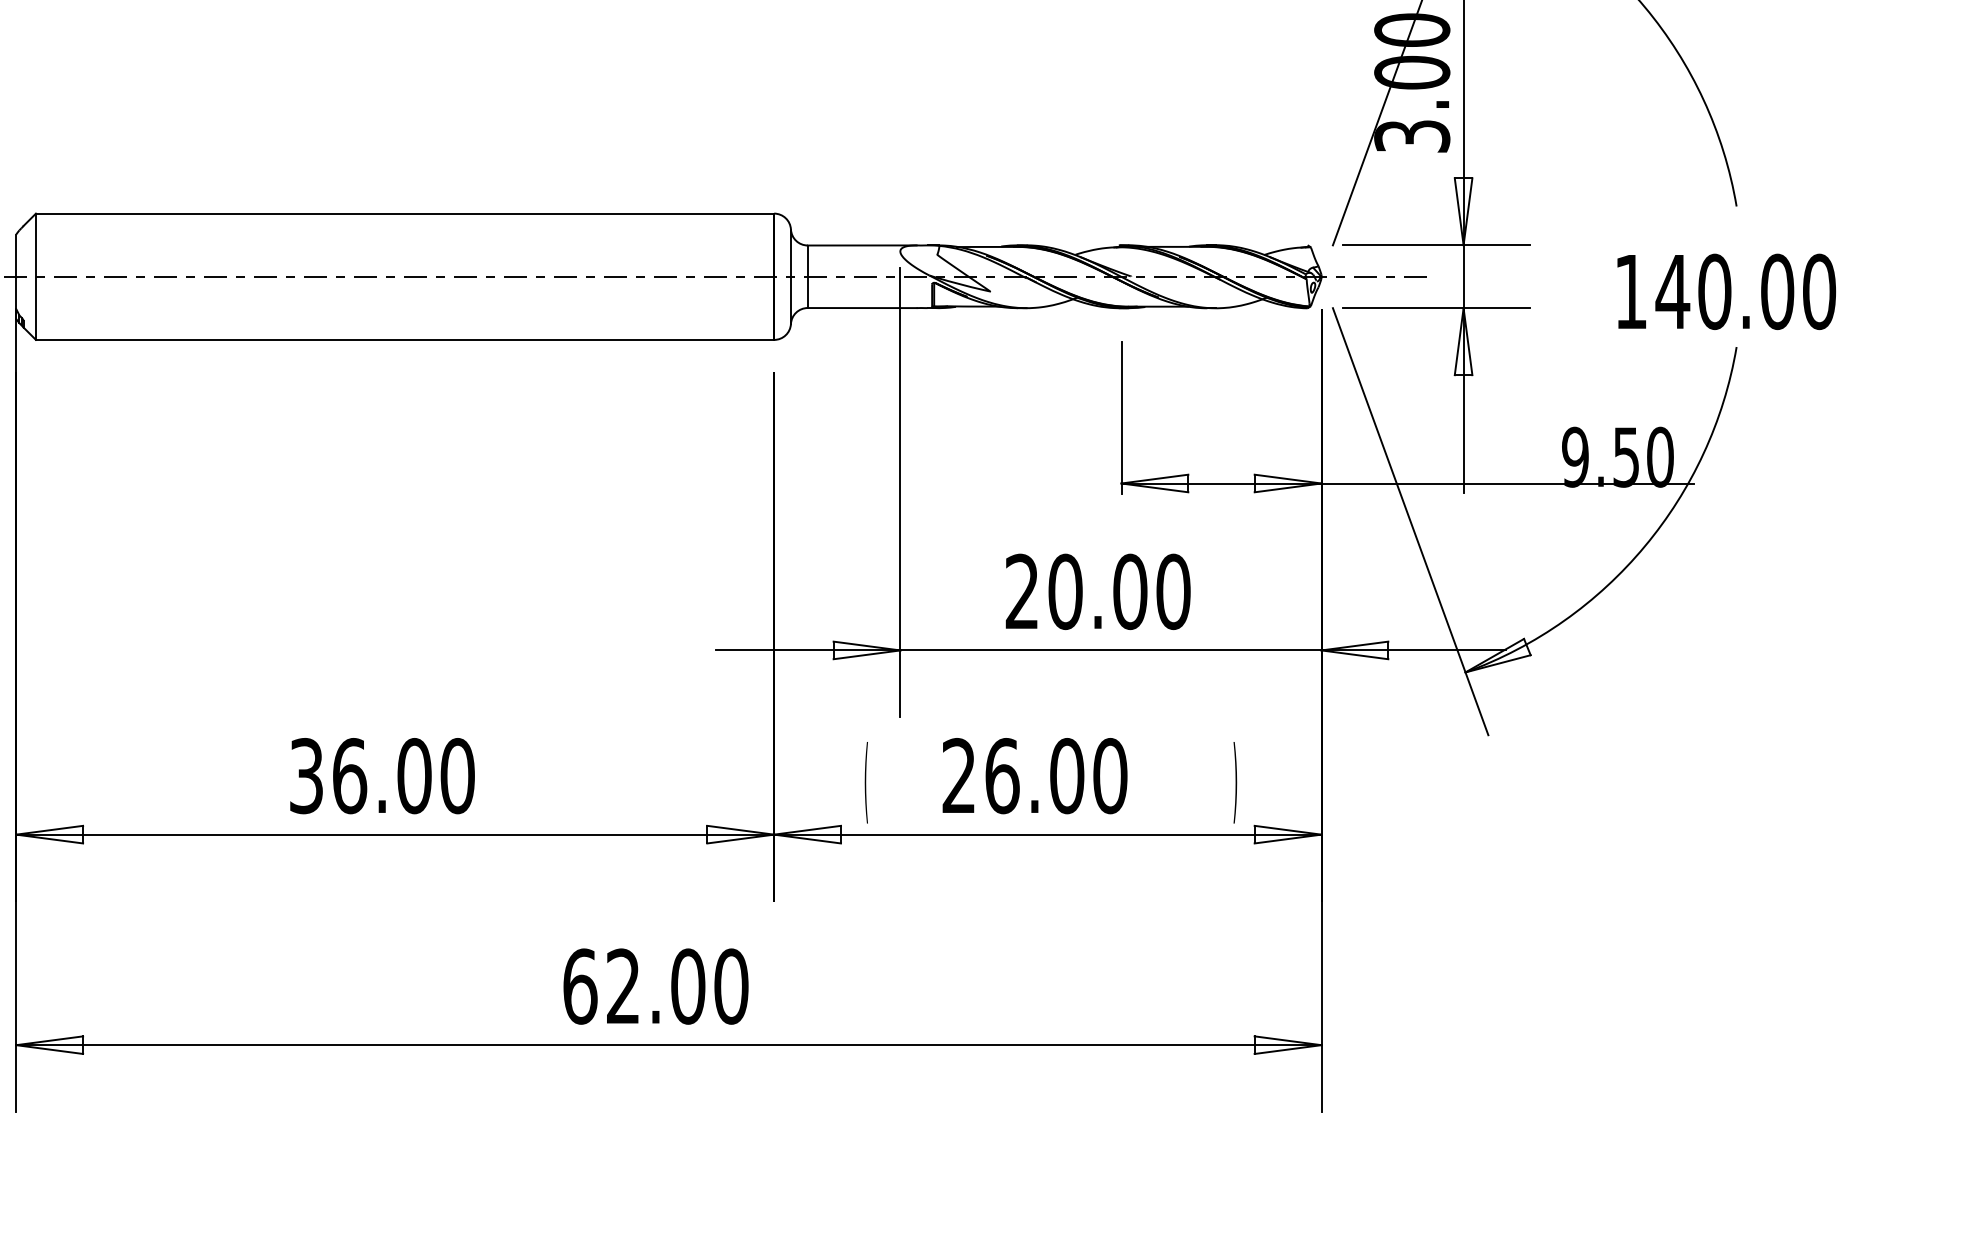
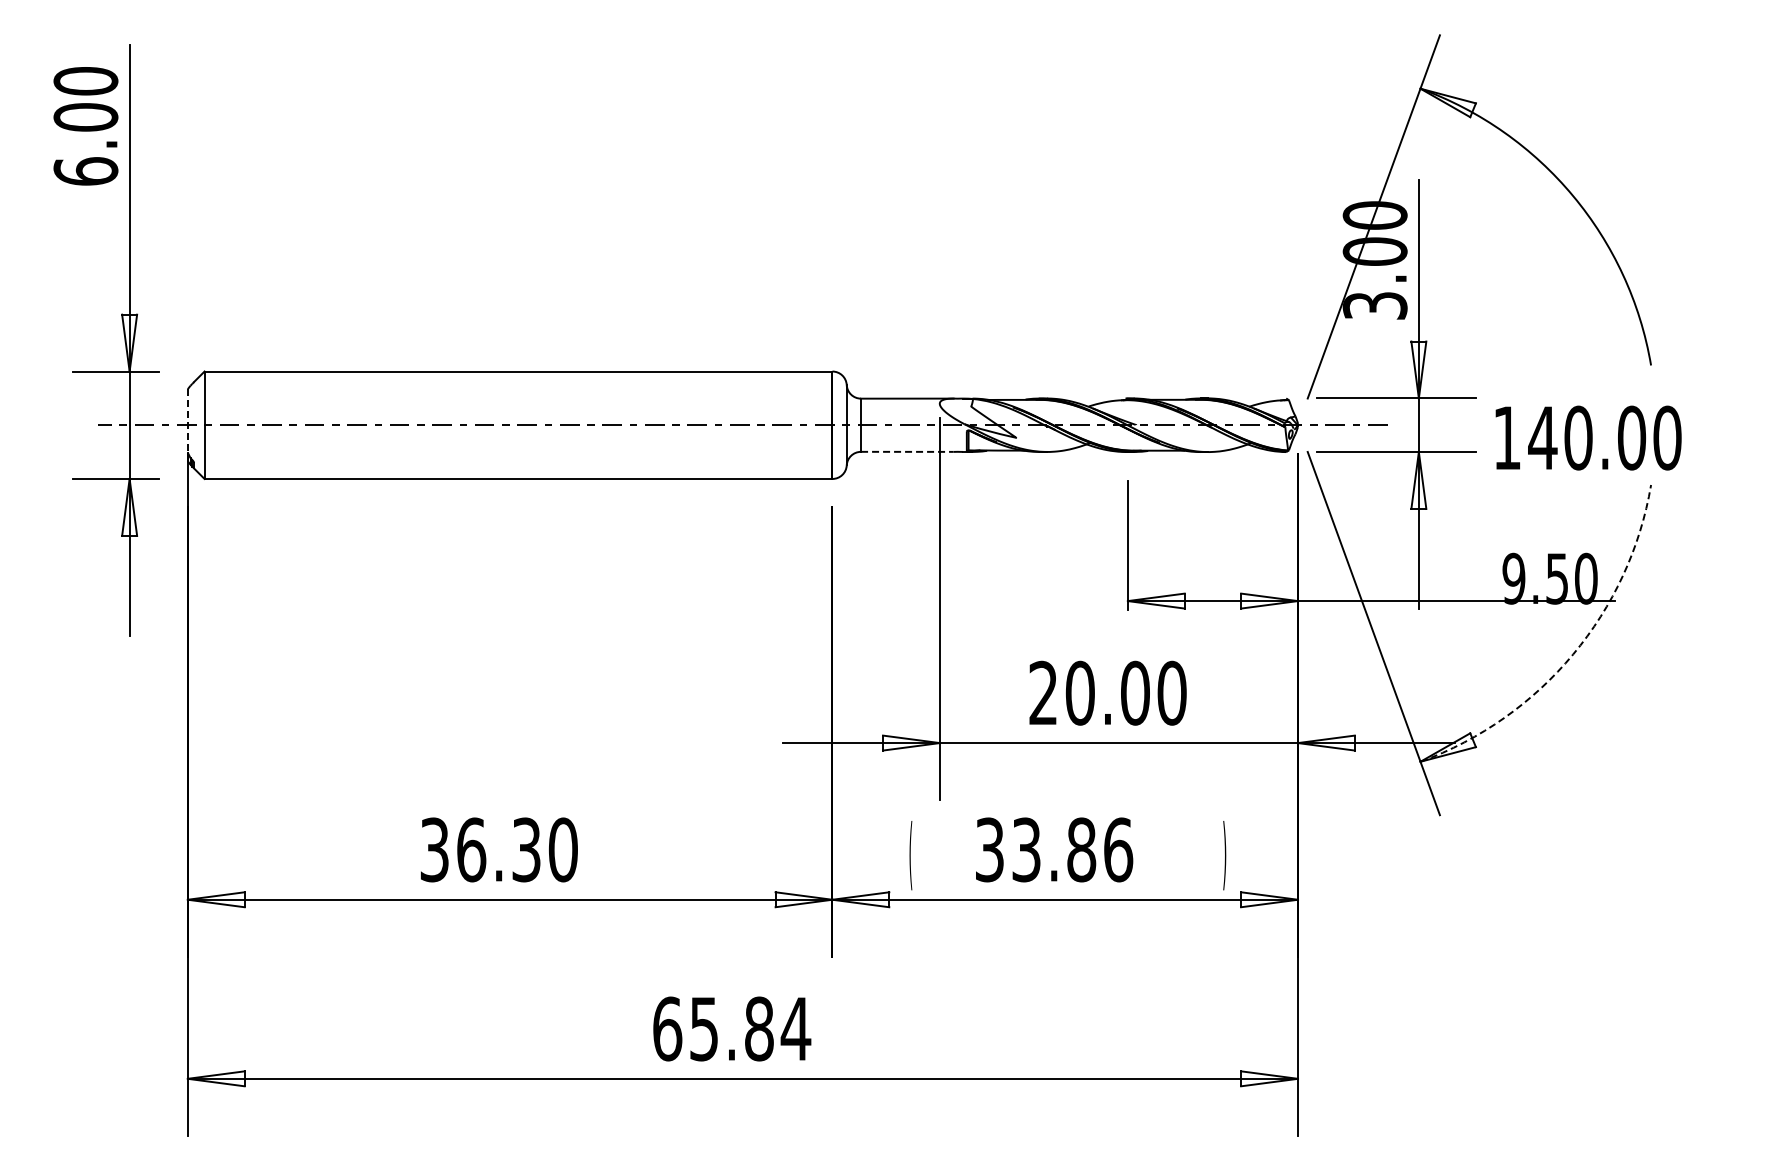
line: (15, 272) -> (187, 421), solid -> dashed
text: (1726, 291) -> (1588, 437), moved
line: (862, 307) -> (907, 451), solid -> dashed
arc: (1645, 546) -> (1573, 654), solid -> dashed
text: (414, 775) -> (526, 849), 36.00 -> 36.30
text: (1035, 775) -> (1054, 849), 26.00 -> 33.86
text: (677, 986) -> (750, 1028), 62.00 -> 65.84

